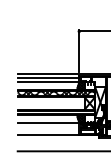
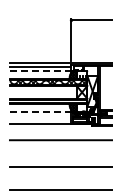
line: (48, 82) -> (40, 71), solid -> dashed
line: (48, 122) -> (40, 111), solid -> dashed

